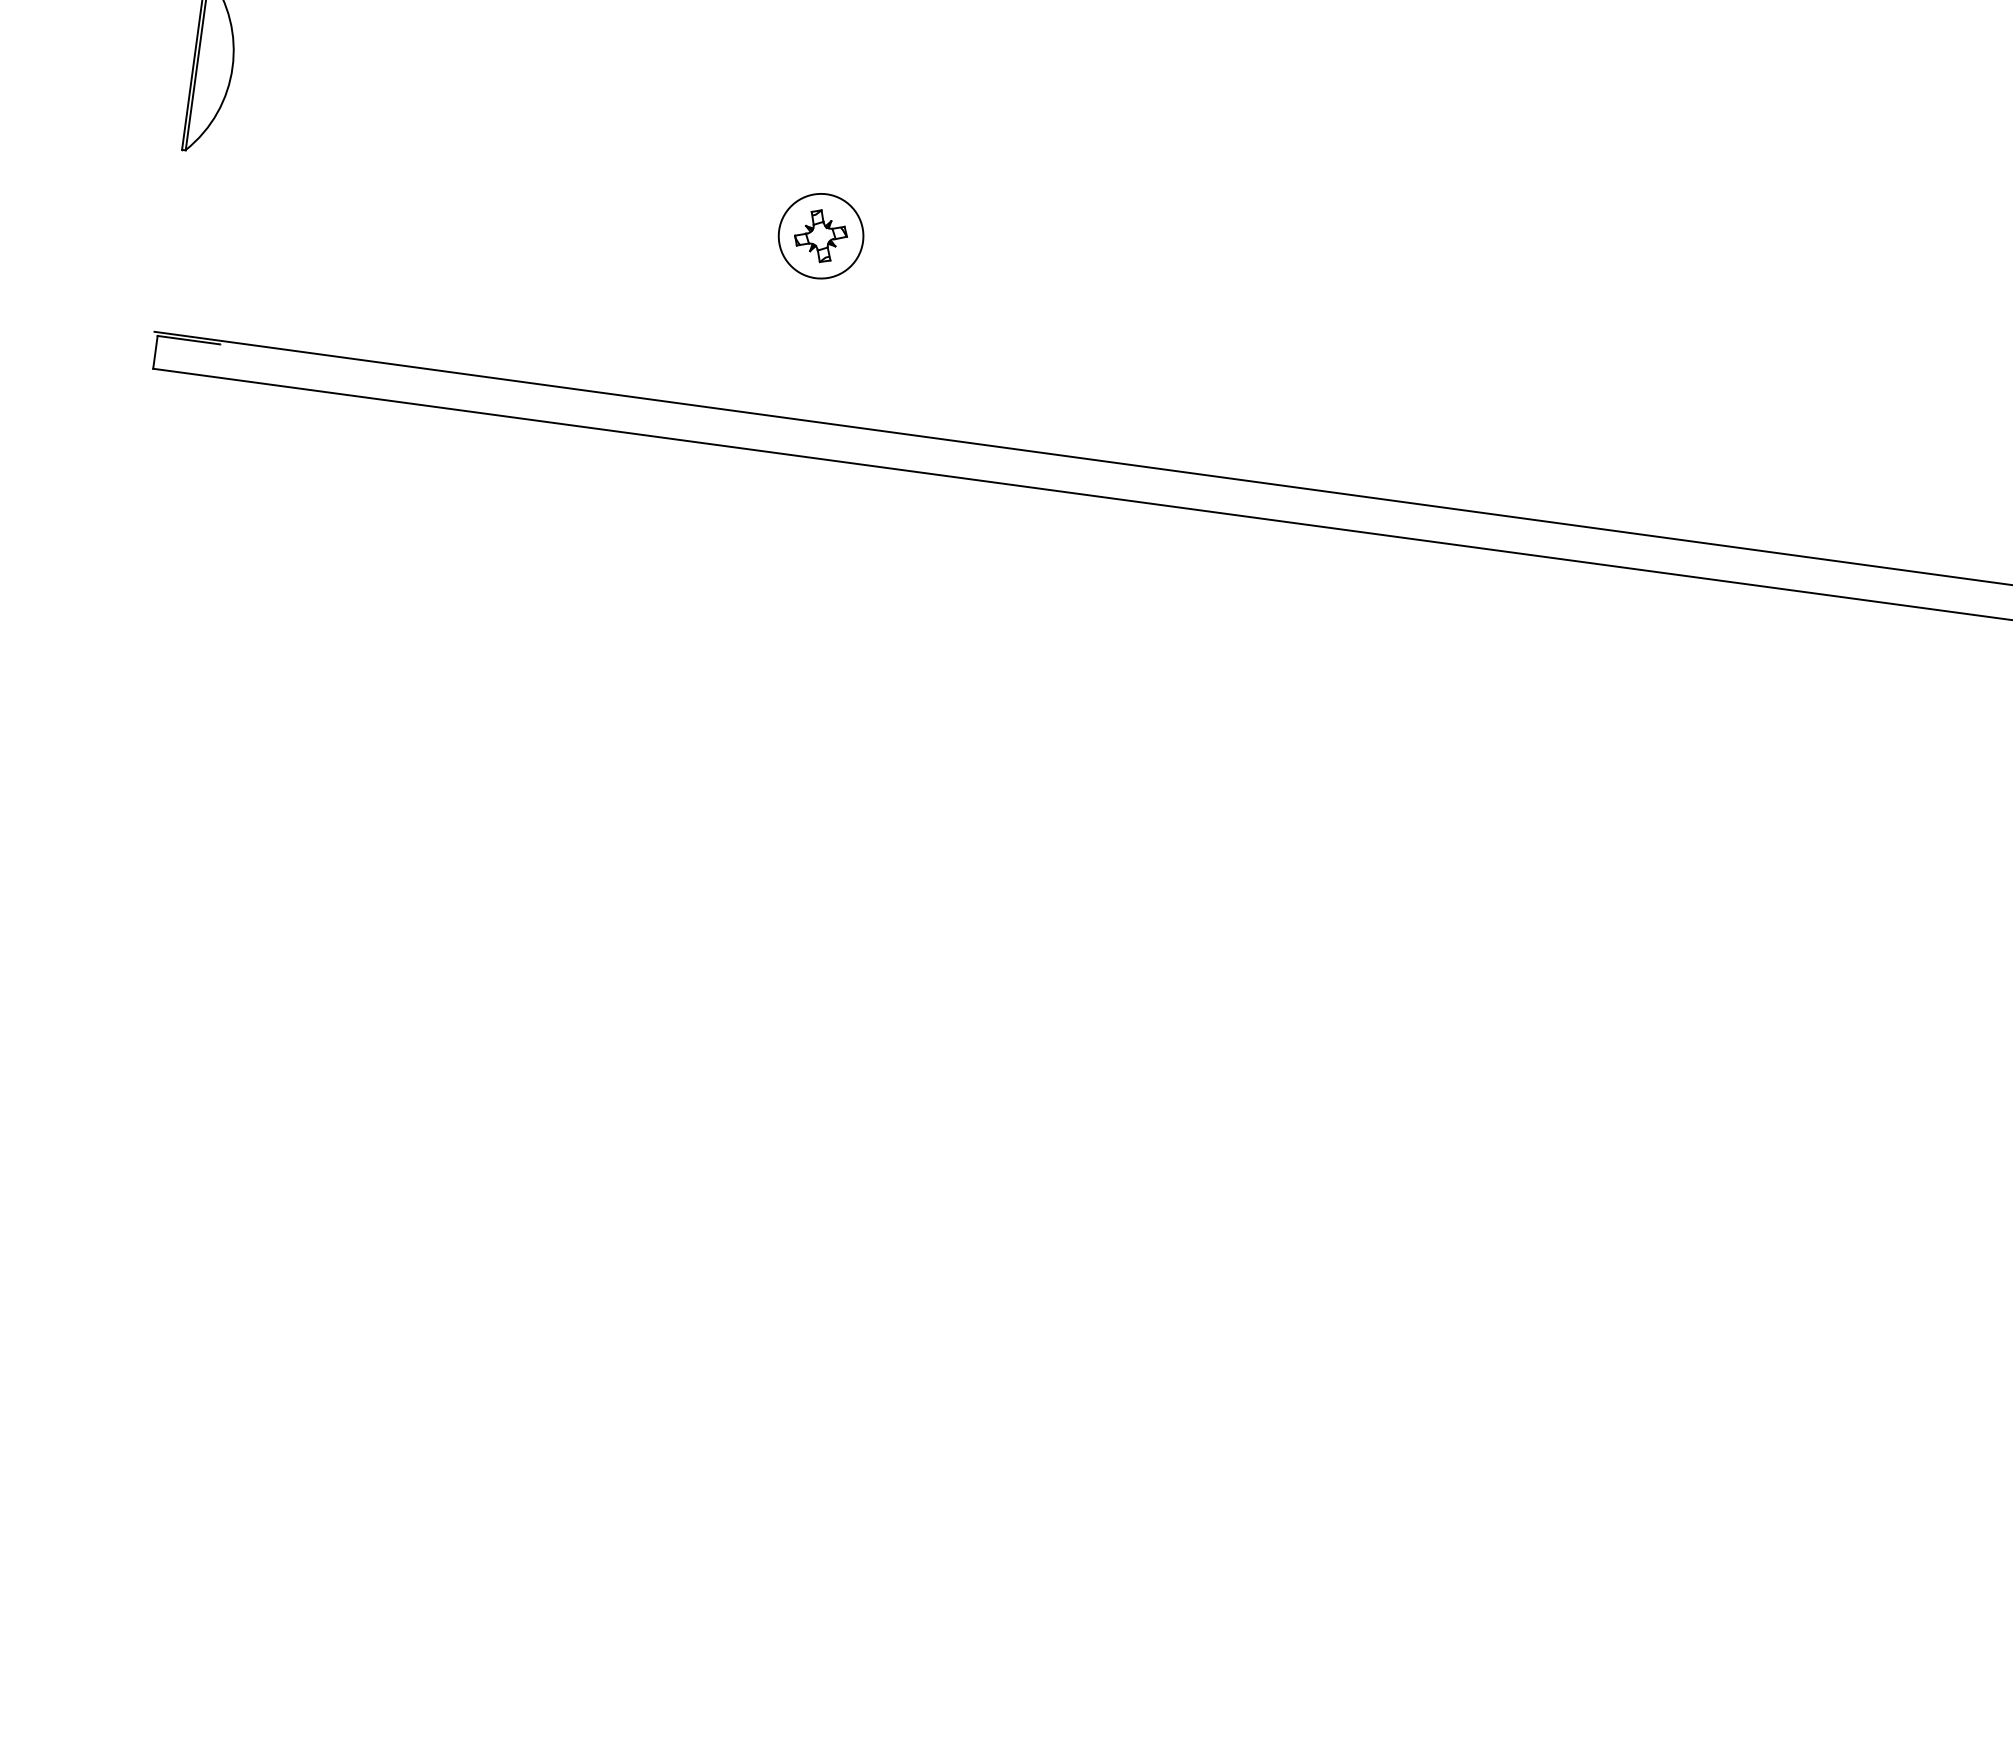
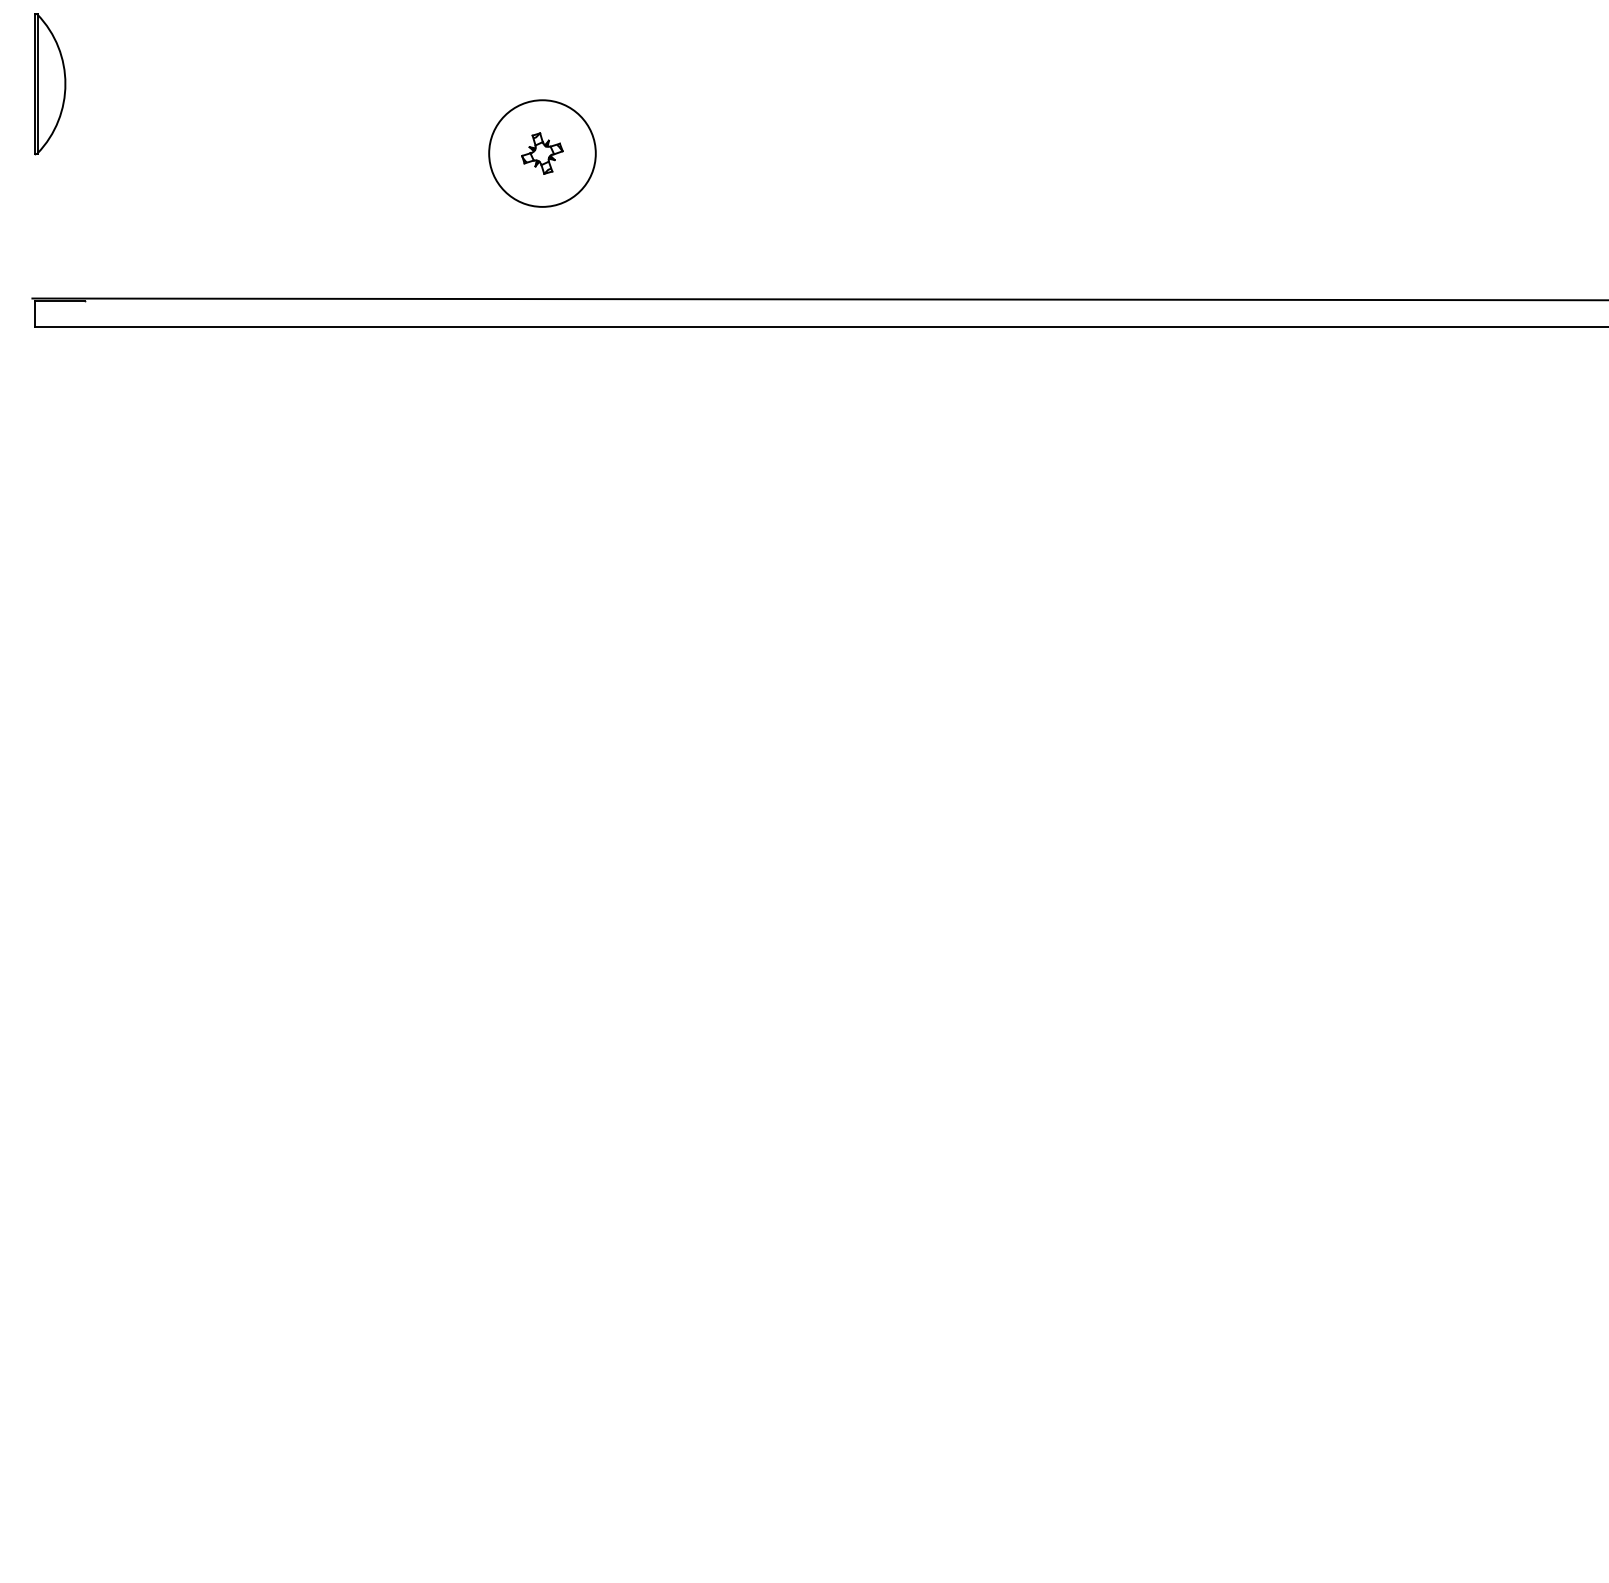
circle: (821, 236) -> (542, 153), size x1.6

